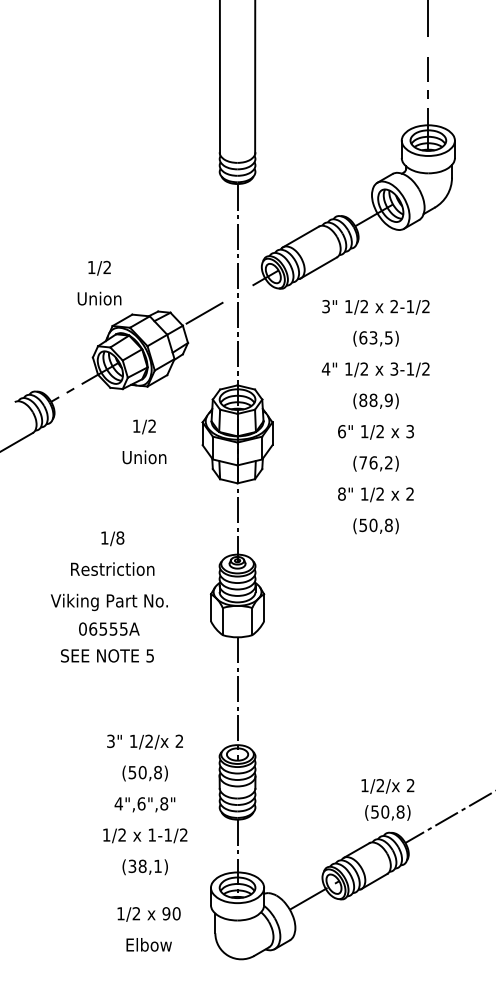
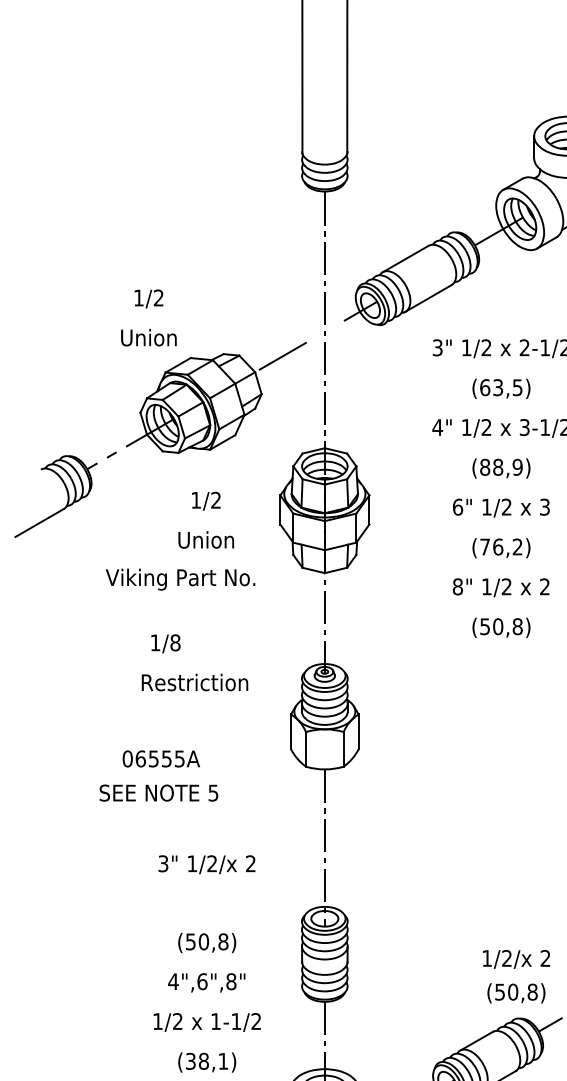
text: (112, 568) -> (194, 681), moved
text: (108, 602) -> (179, 579), moved
text: (144, 741) -> (206, 863), moved

